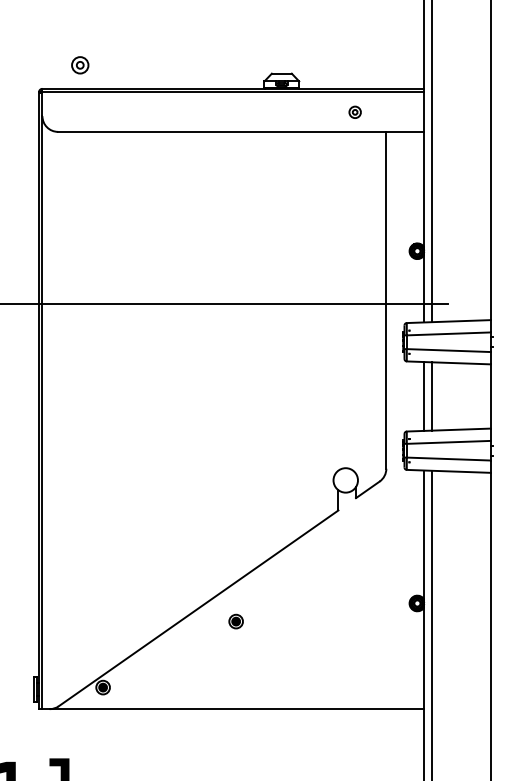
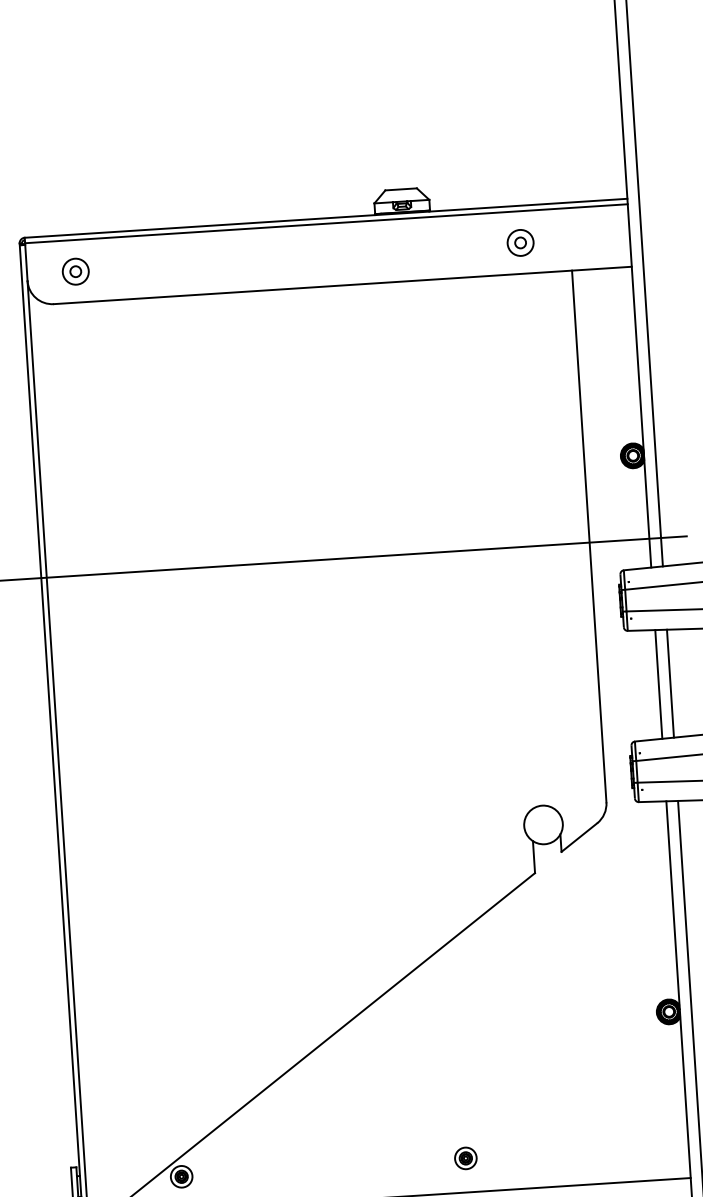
part: (80, 65) -> (76, 271), moved
part: (355, 112) -> (521, 243), size x1.43
part: (235, 621) -> (464, 1158), moved

